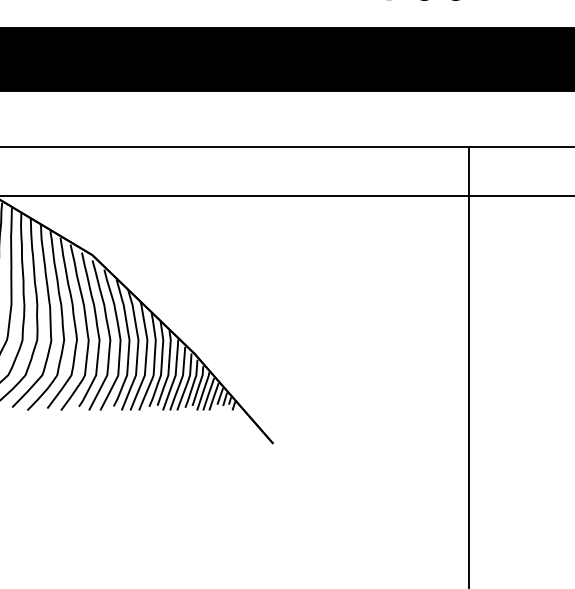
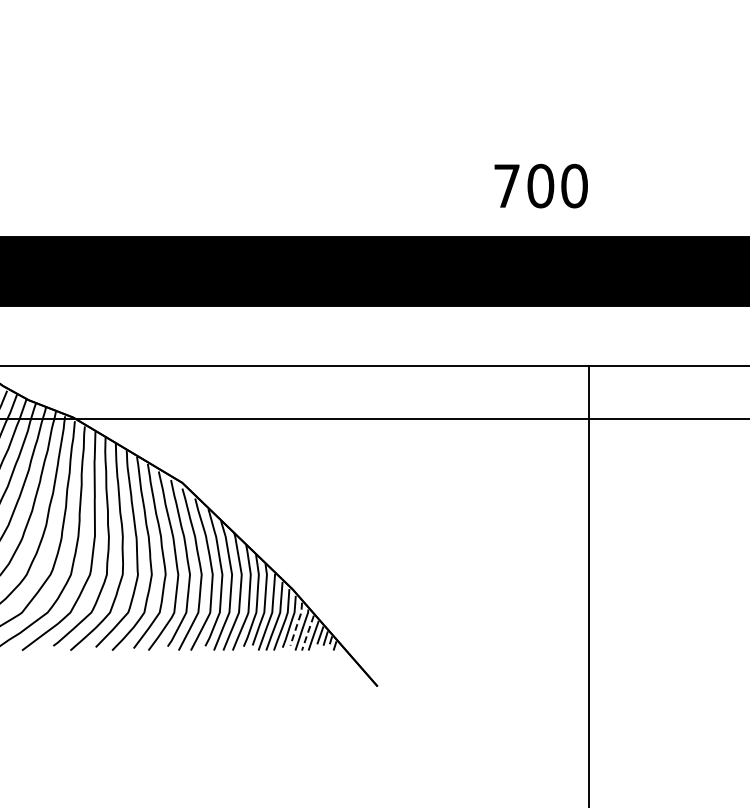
line: (199, 386) -> (297, 624), solid -> dashed
line: (208, 393) -> (307, 632), solid -> dashed

